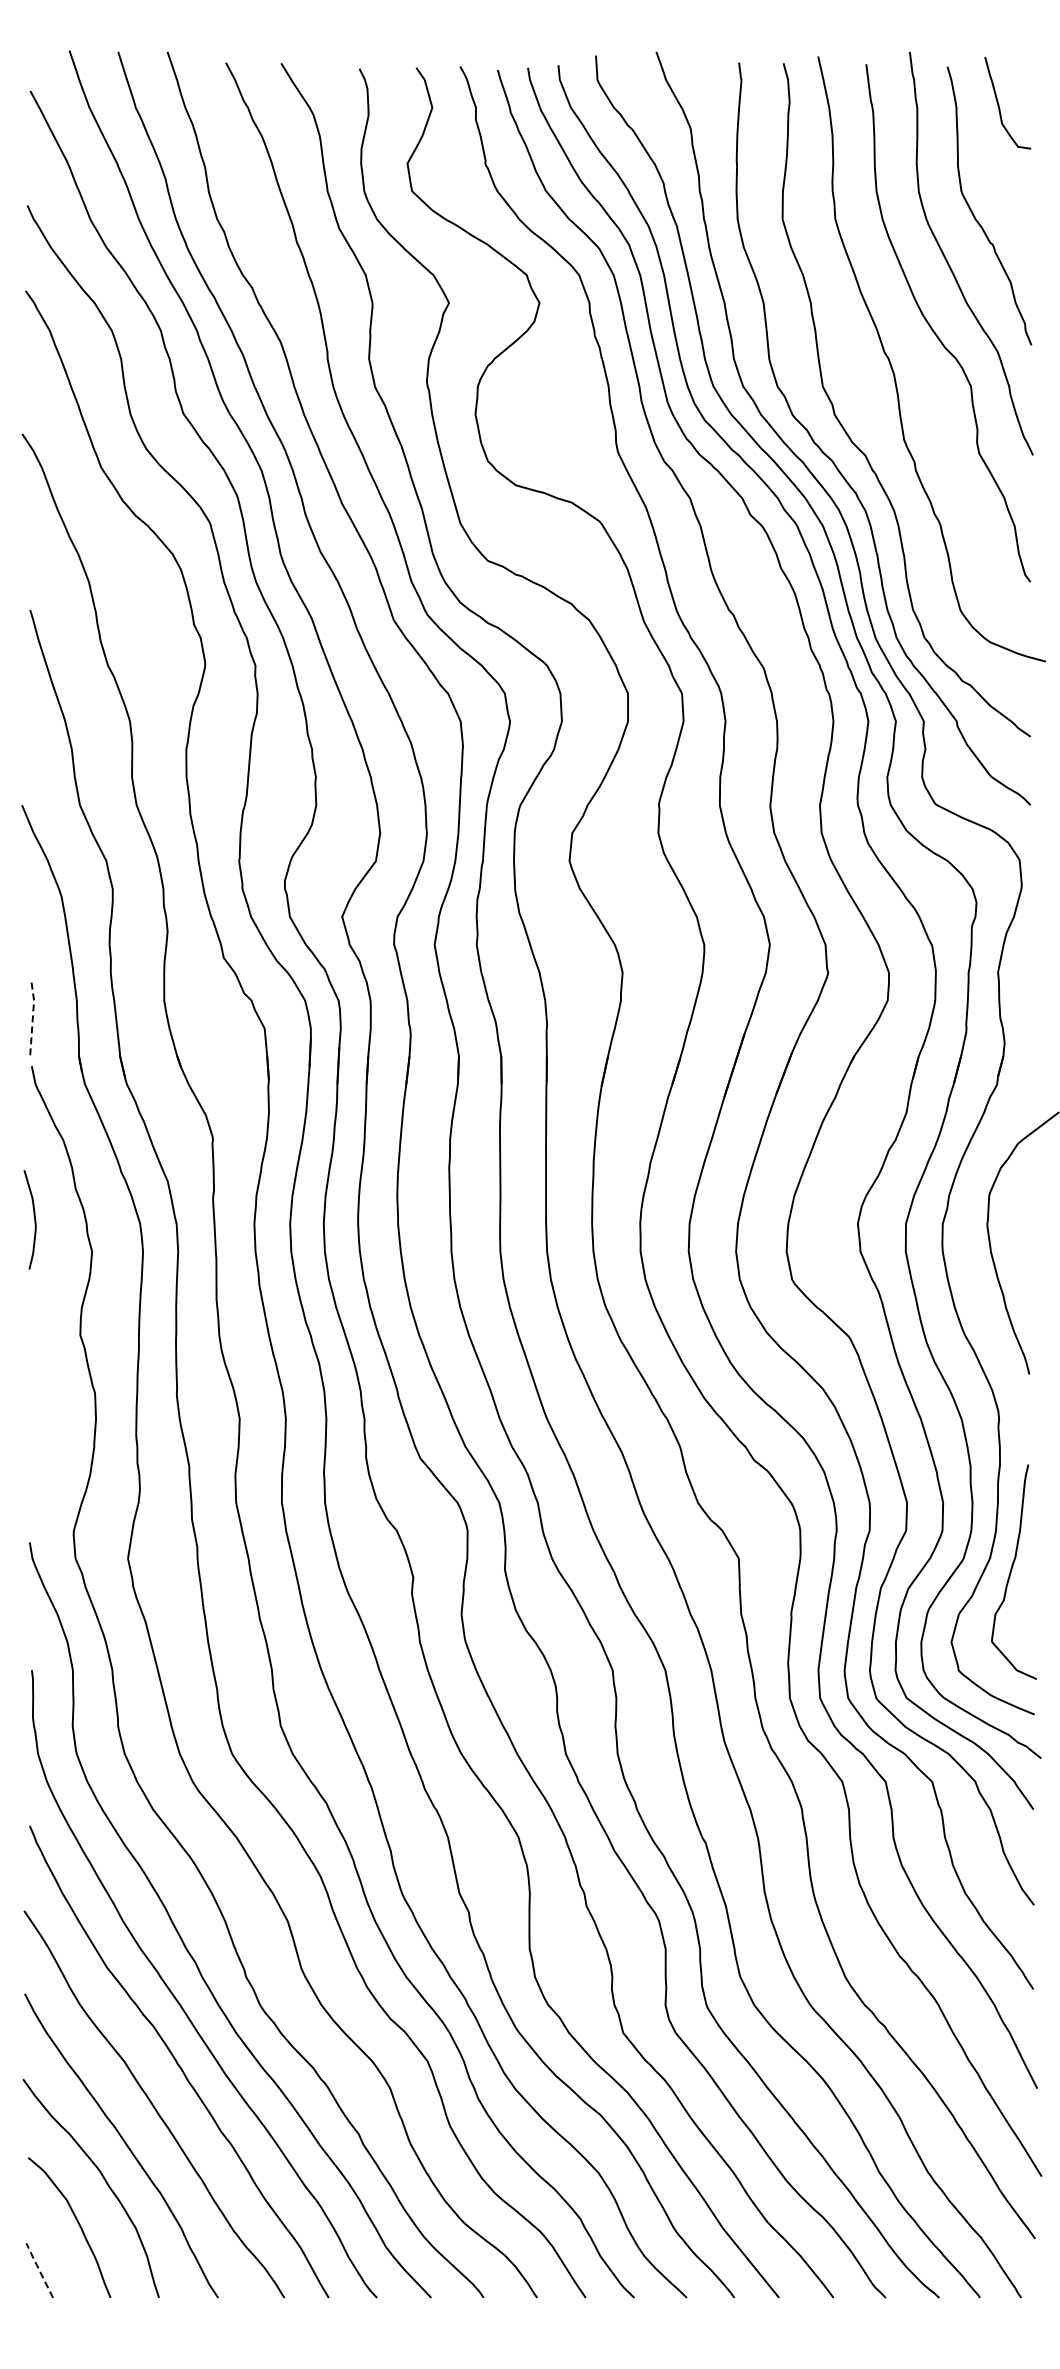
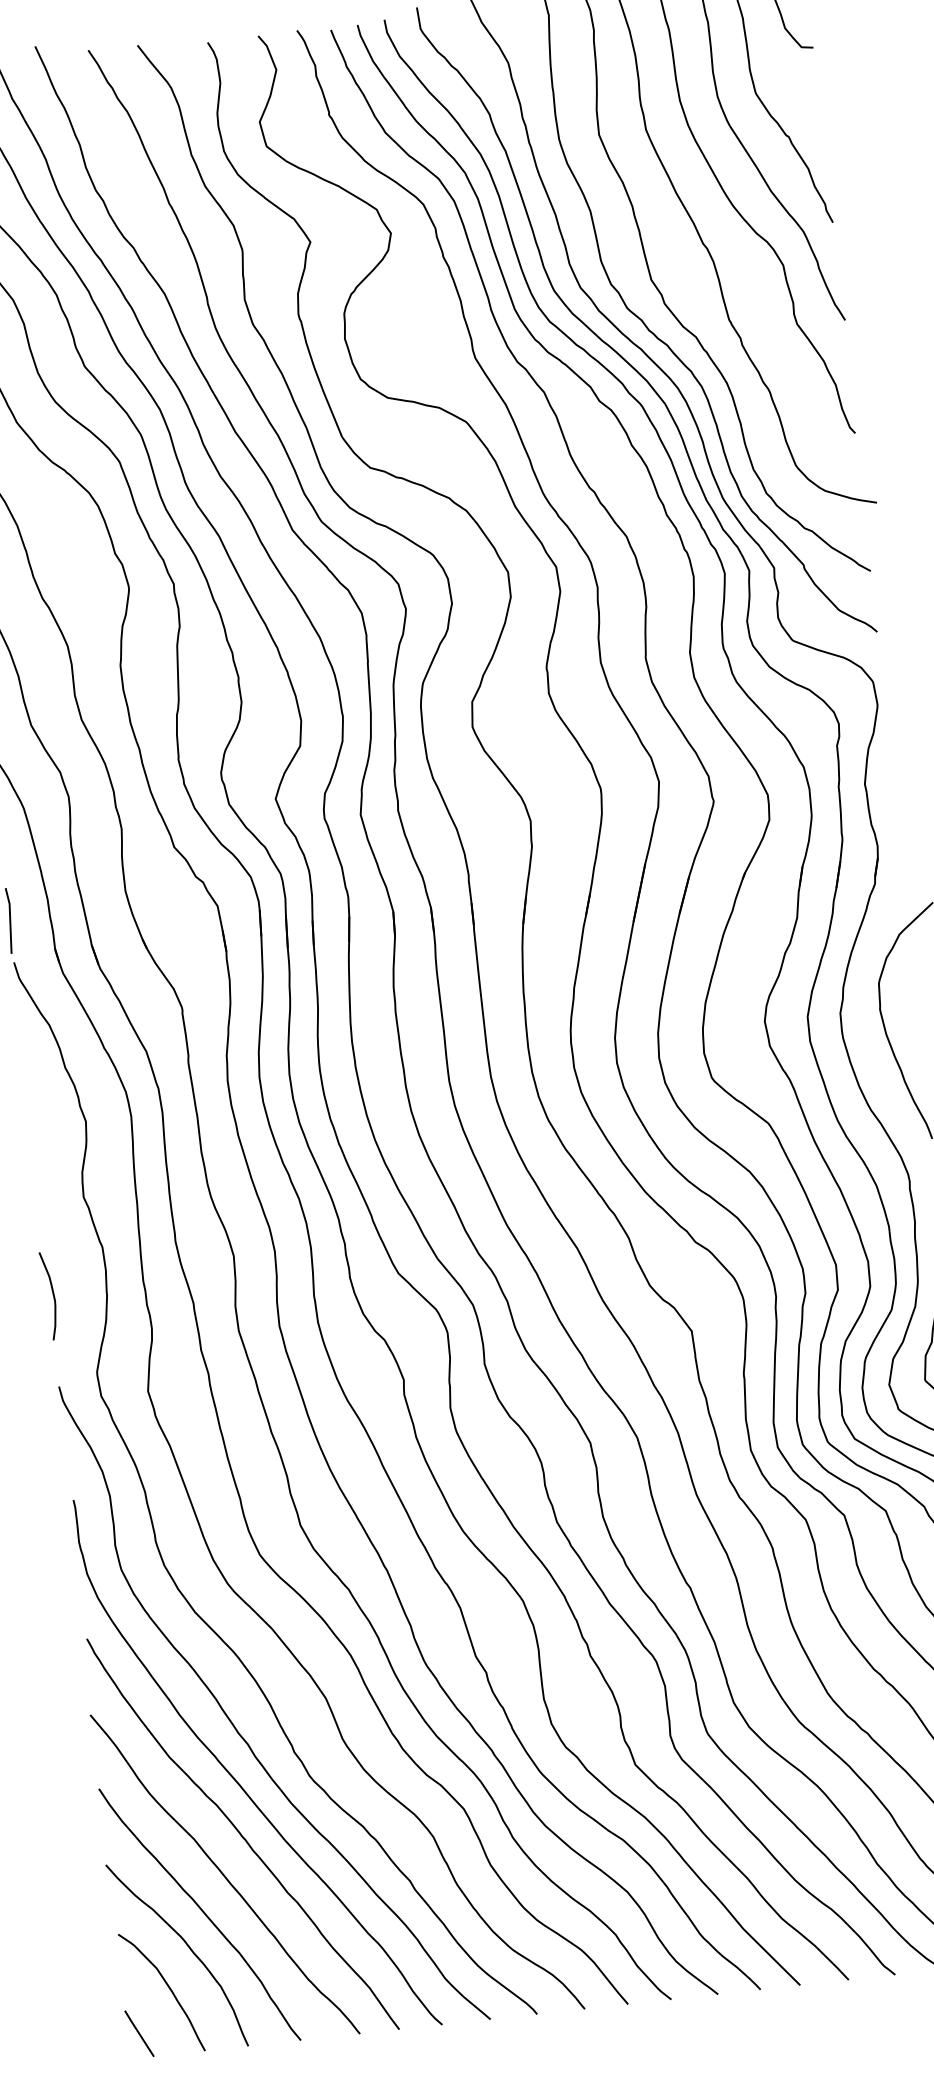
line: (32, 1018) -> (9, 919), dashed -> solid
curve: (33, 1216) -> (52, 1292), moved
line: (39, 2269) -> (139, 2032), dashed -> solid

